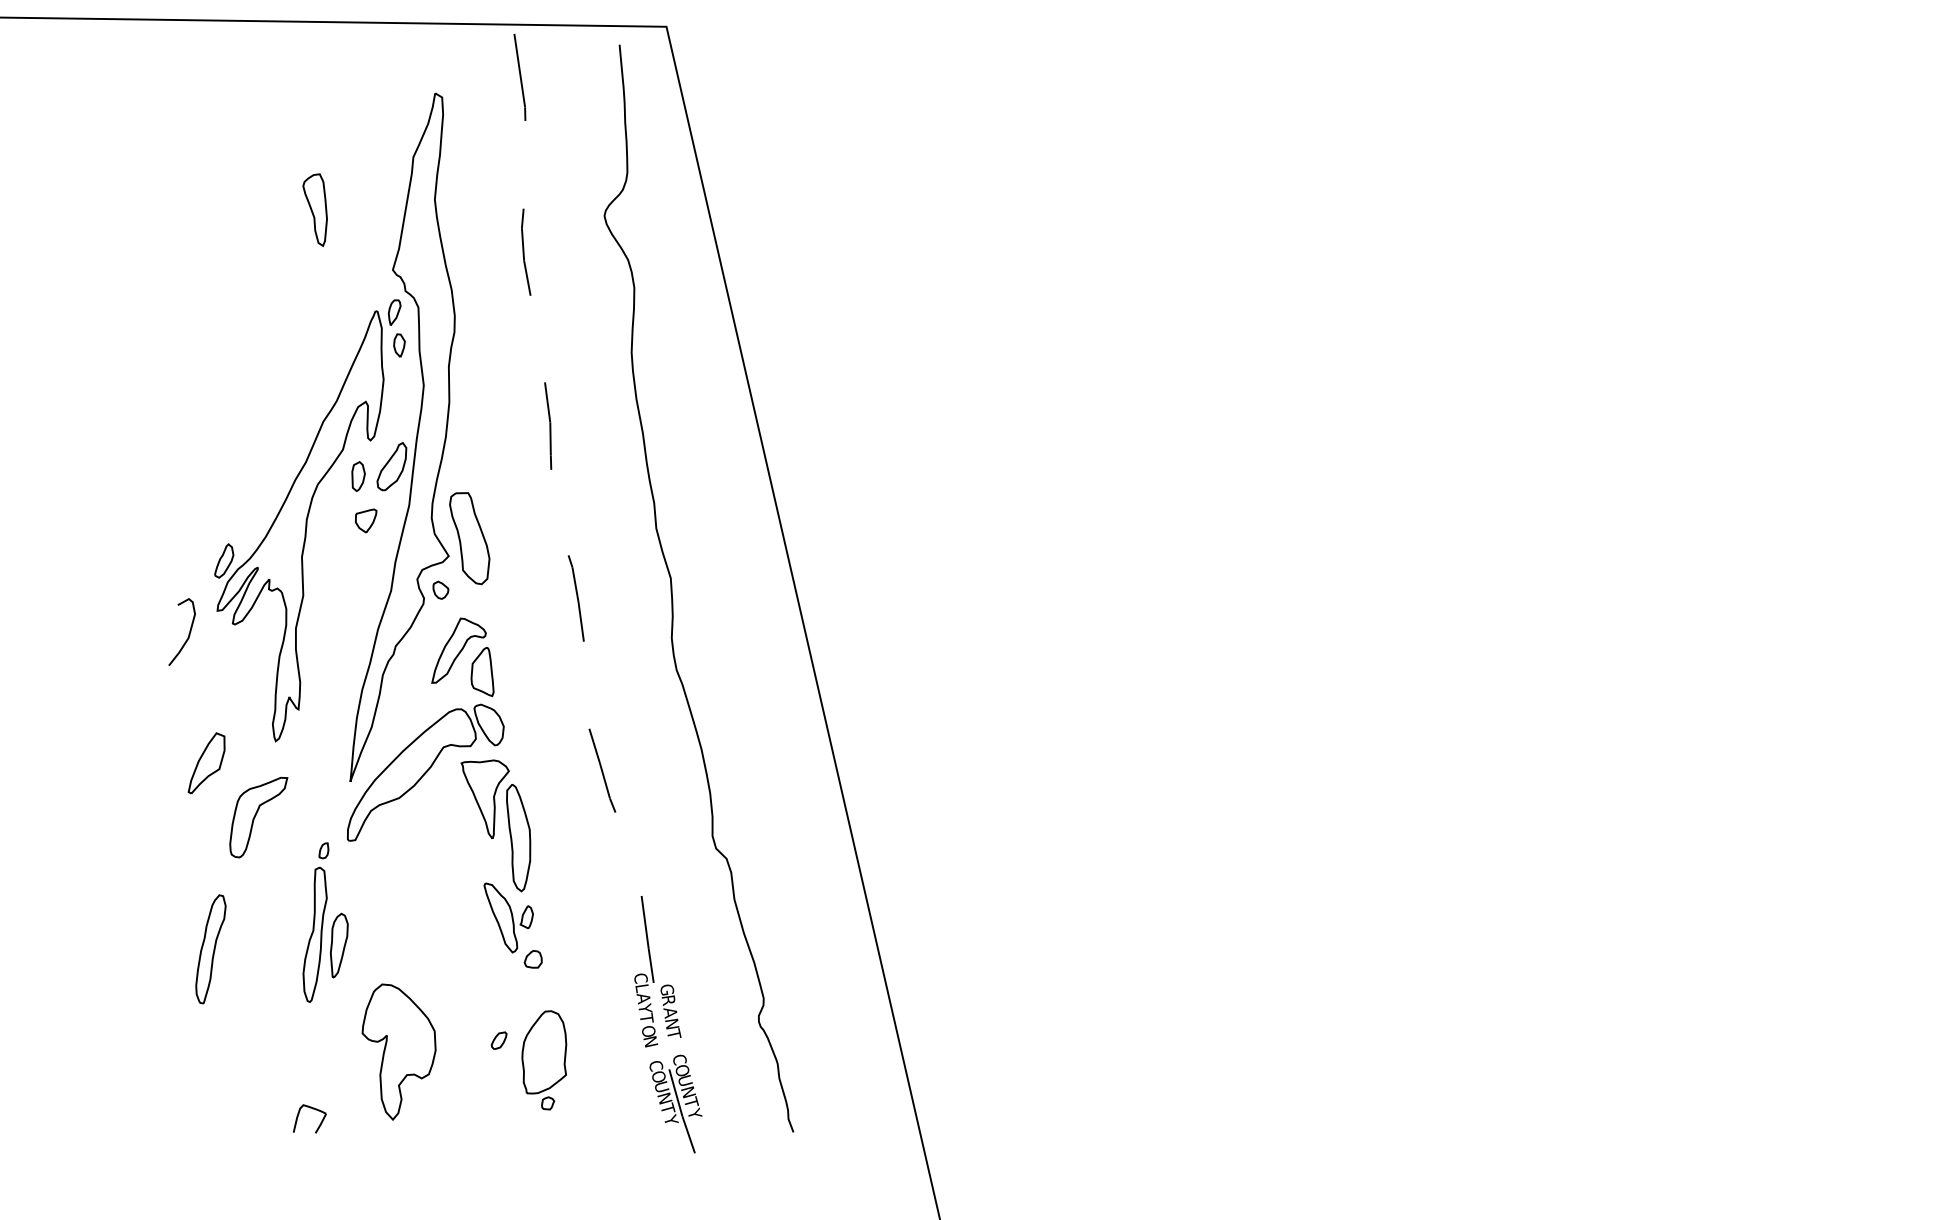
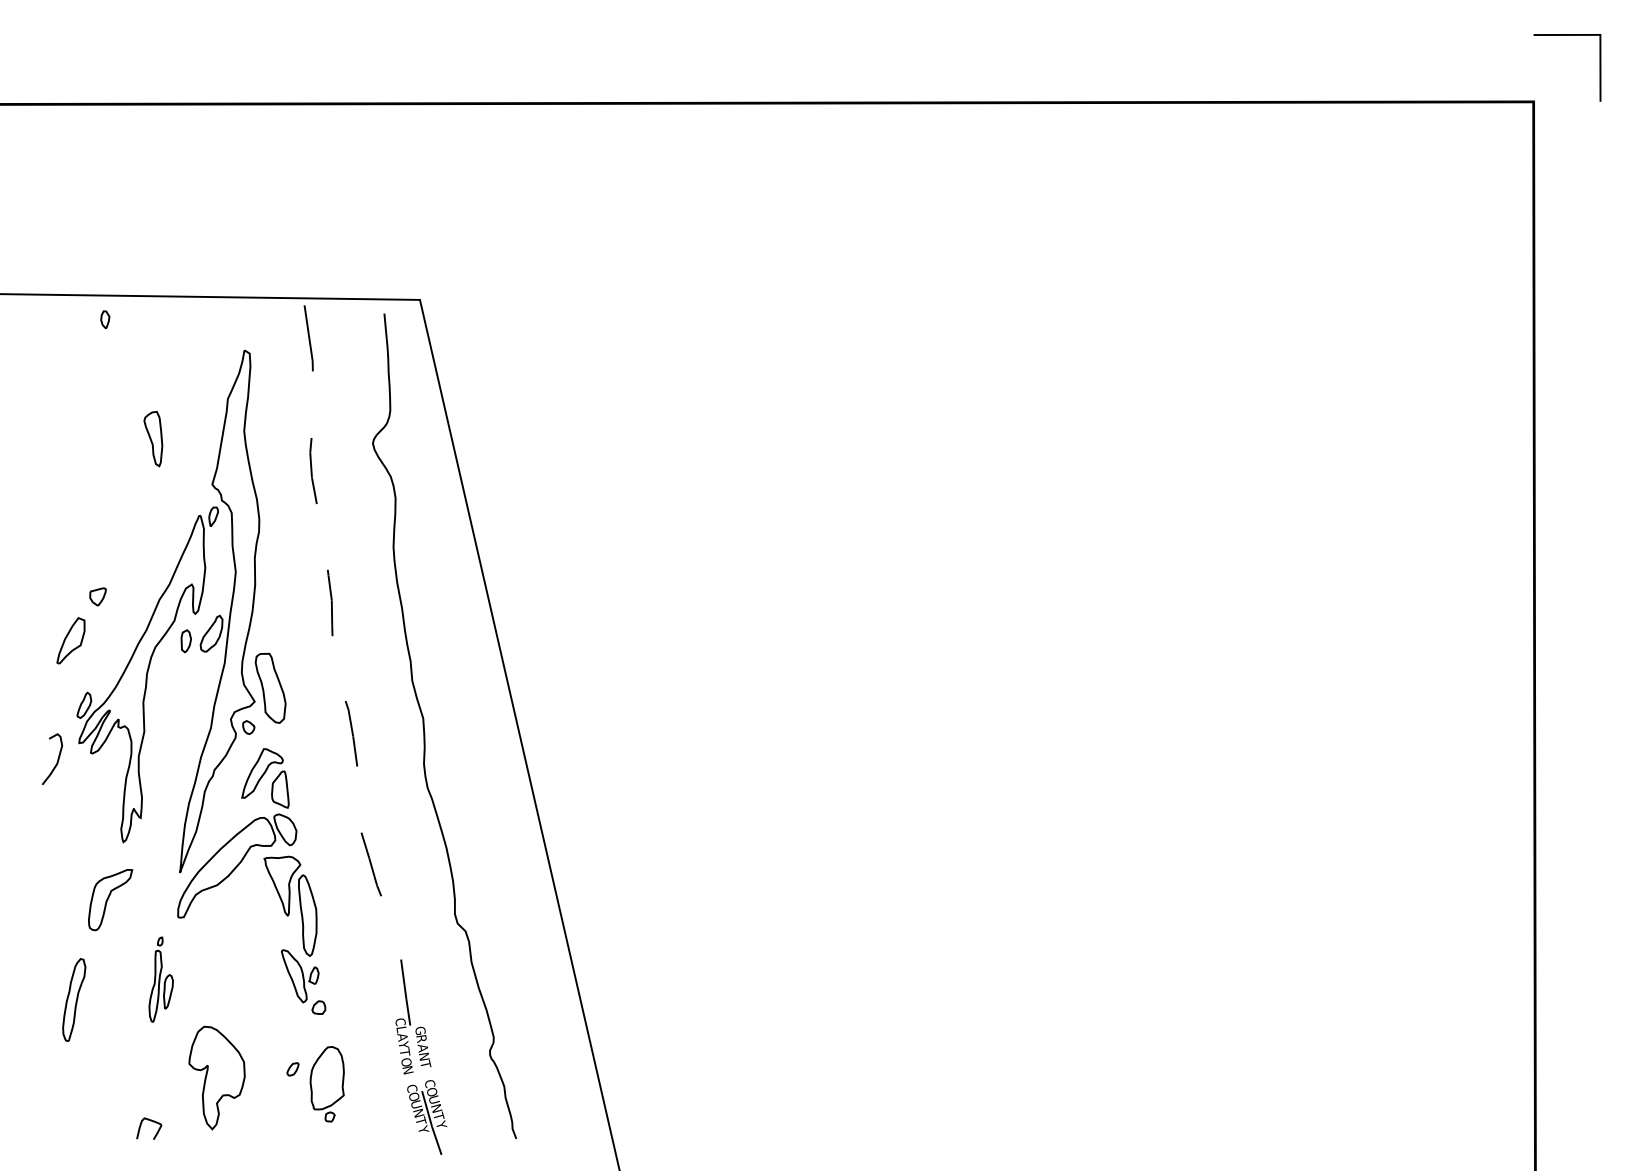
part: (399, 345) -> (105, 319), moved
part: (365, 520) -> (97, 596), moved
part: (205, 762) -> (70, 640), moved
part: (324, 922) -> (160, 979), size x0.7

